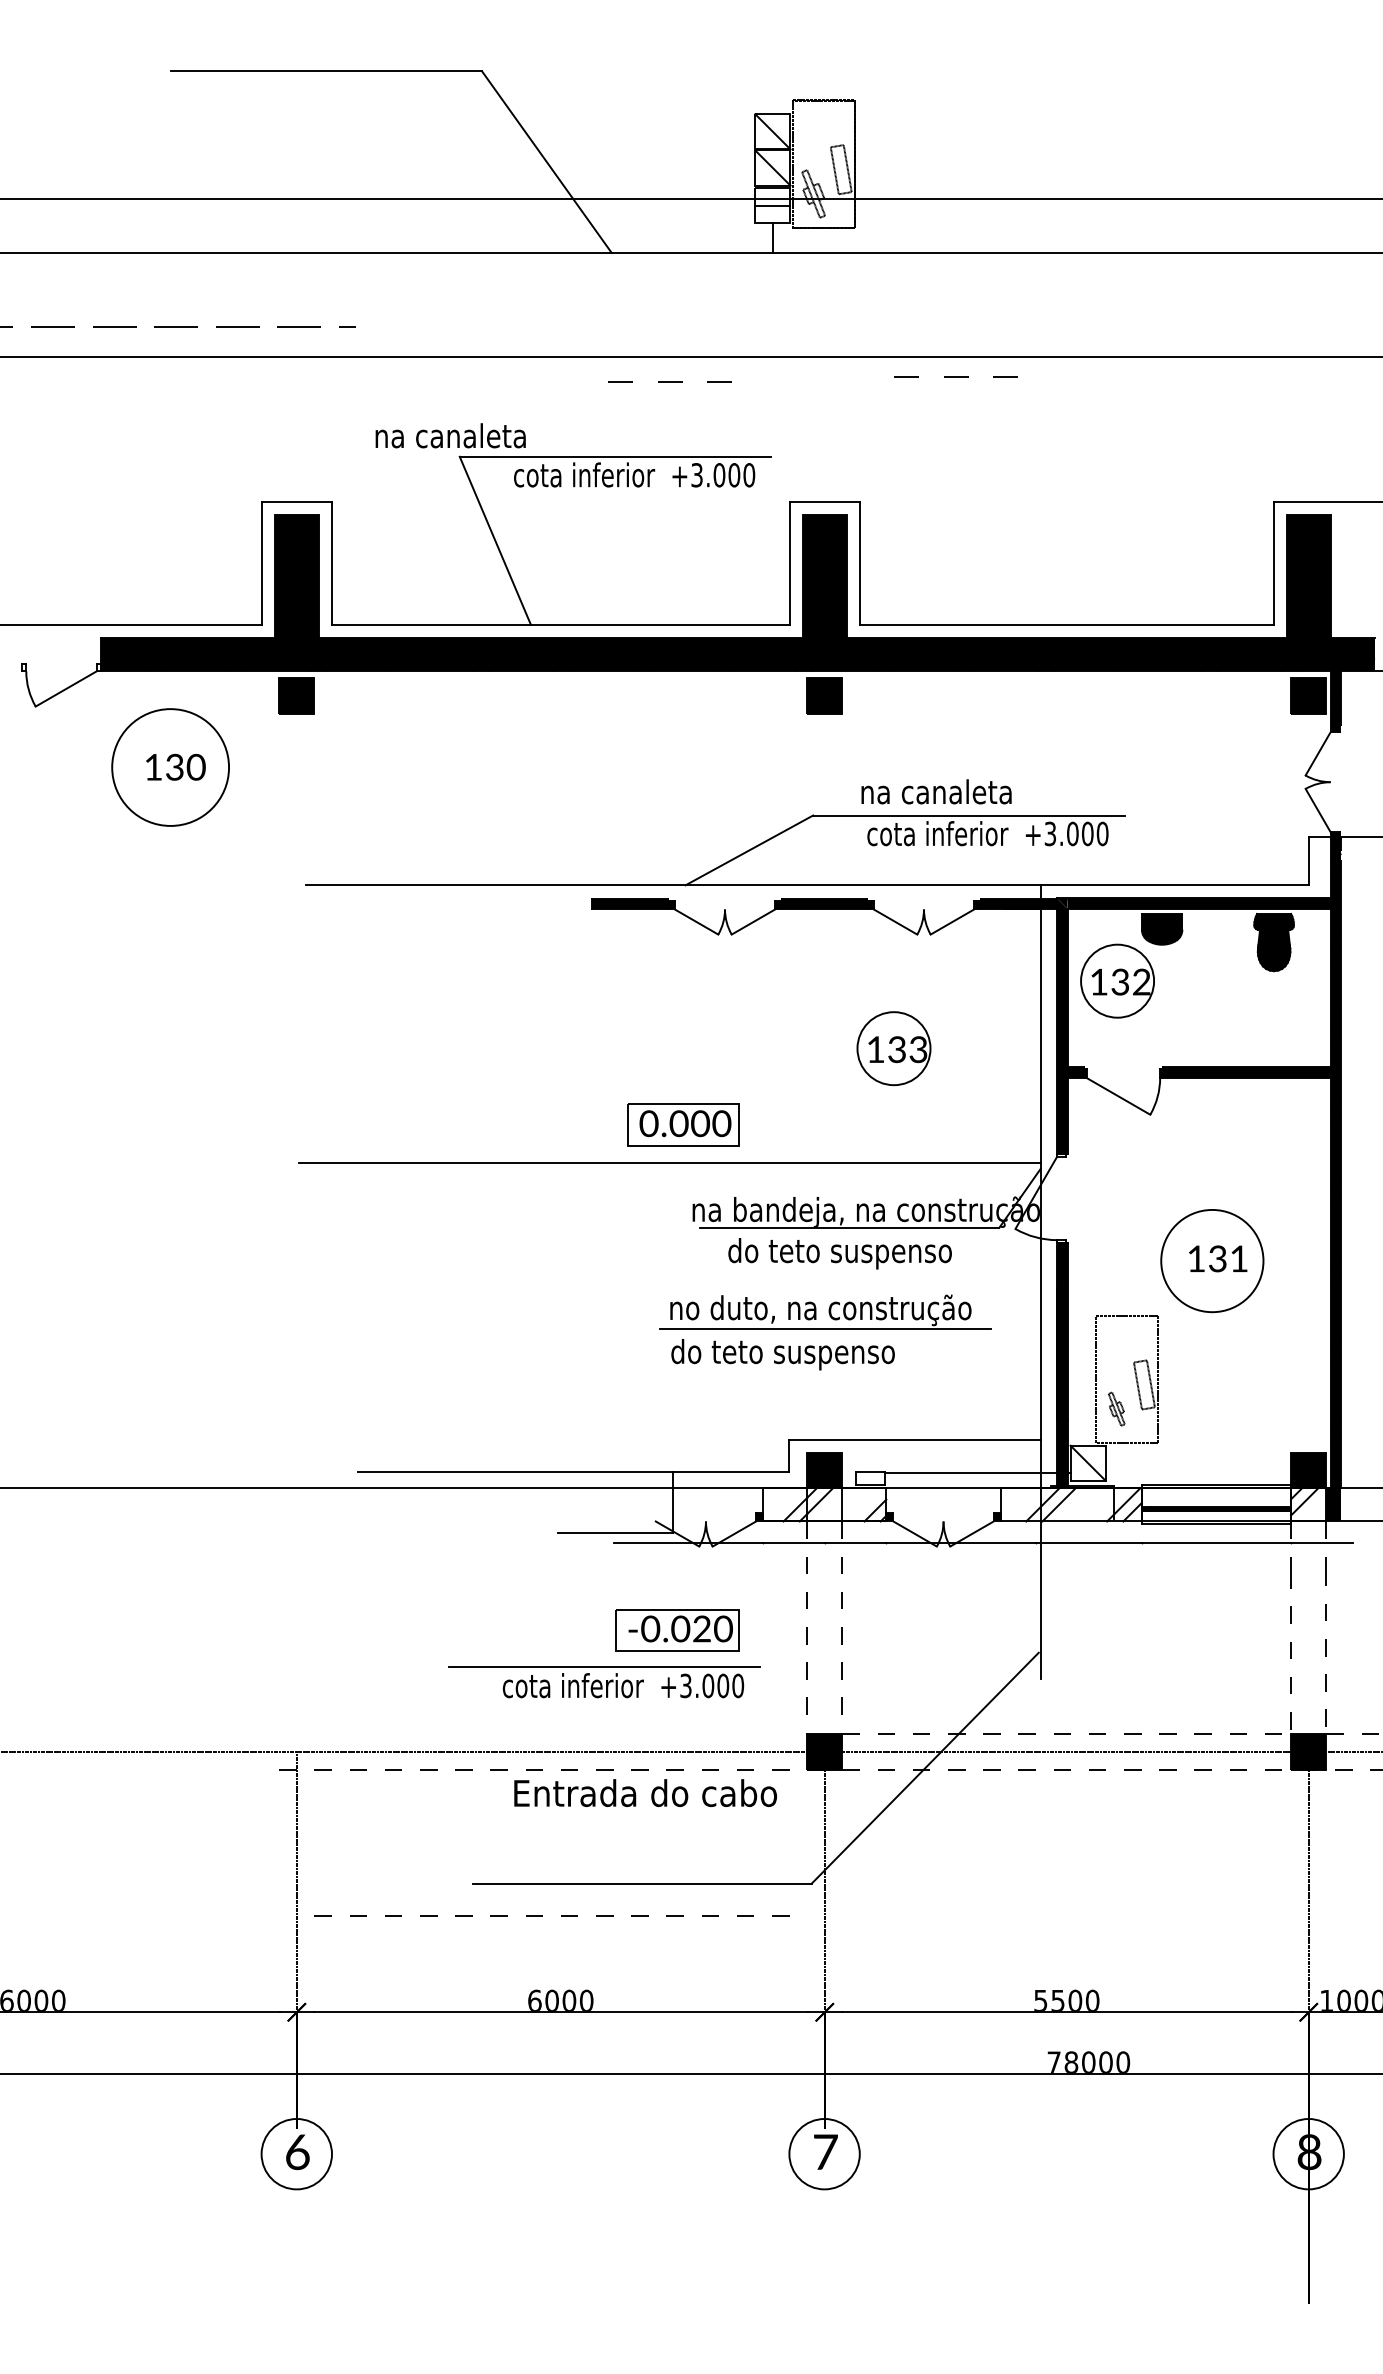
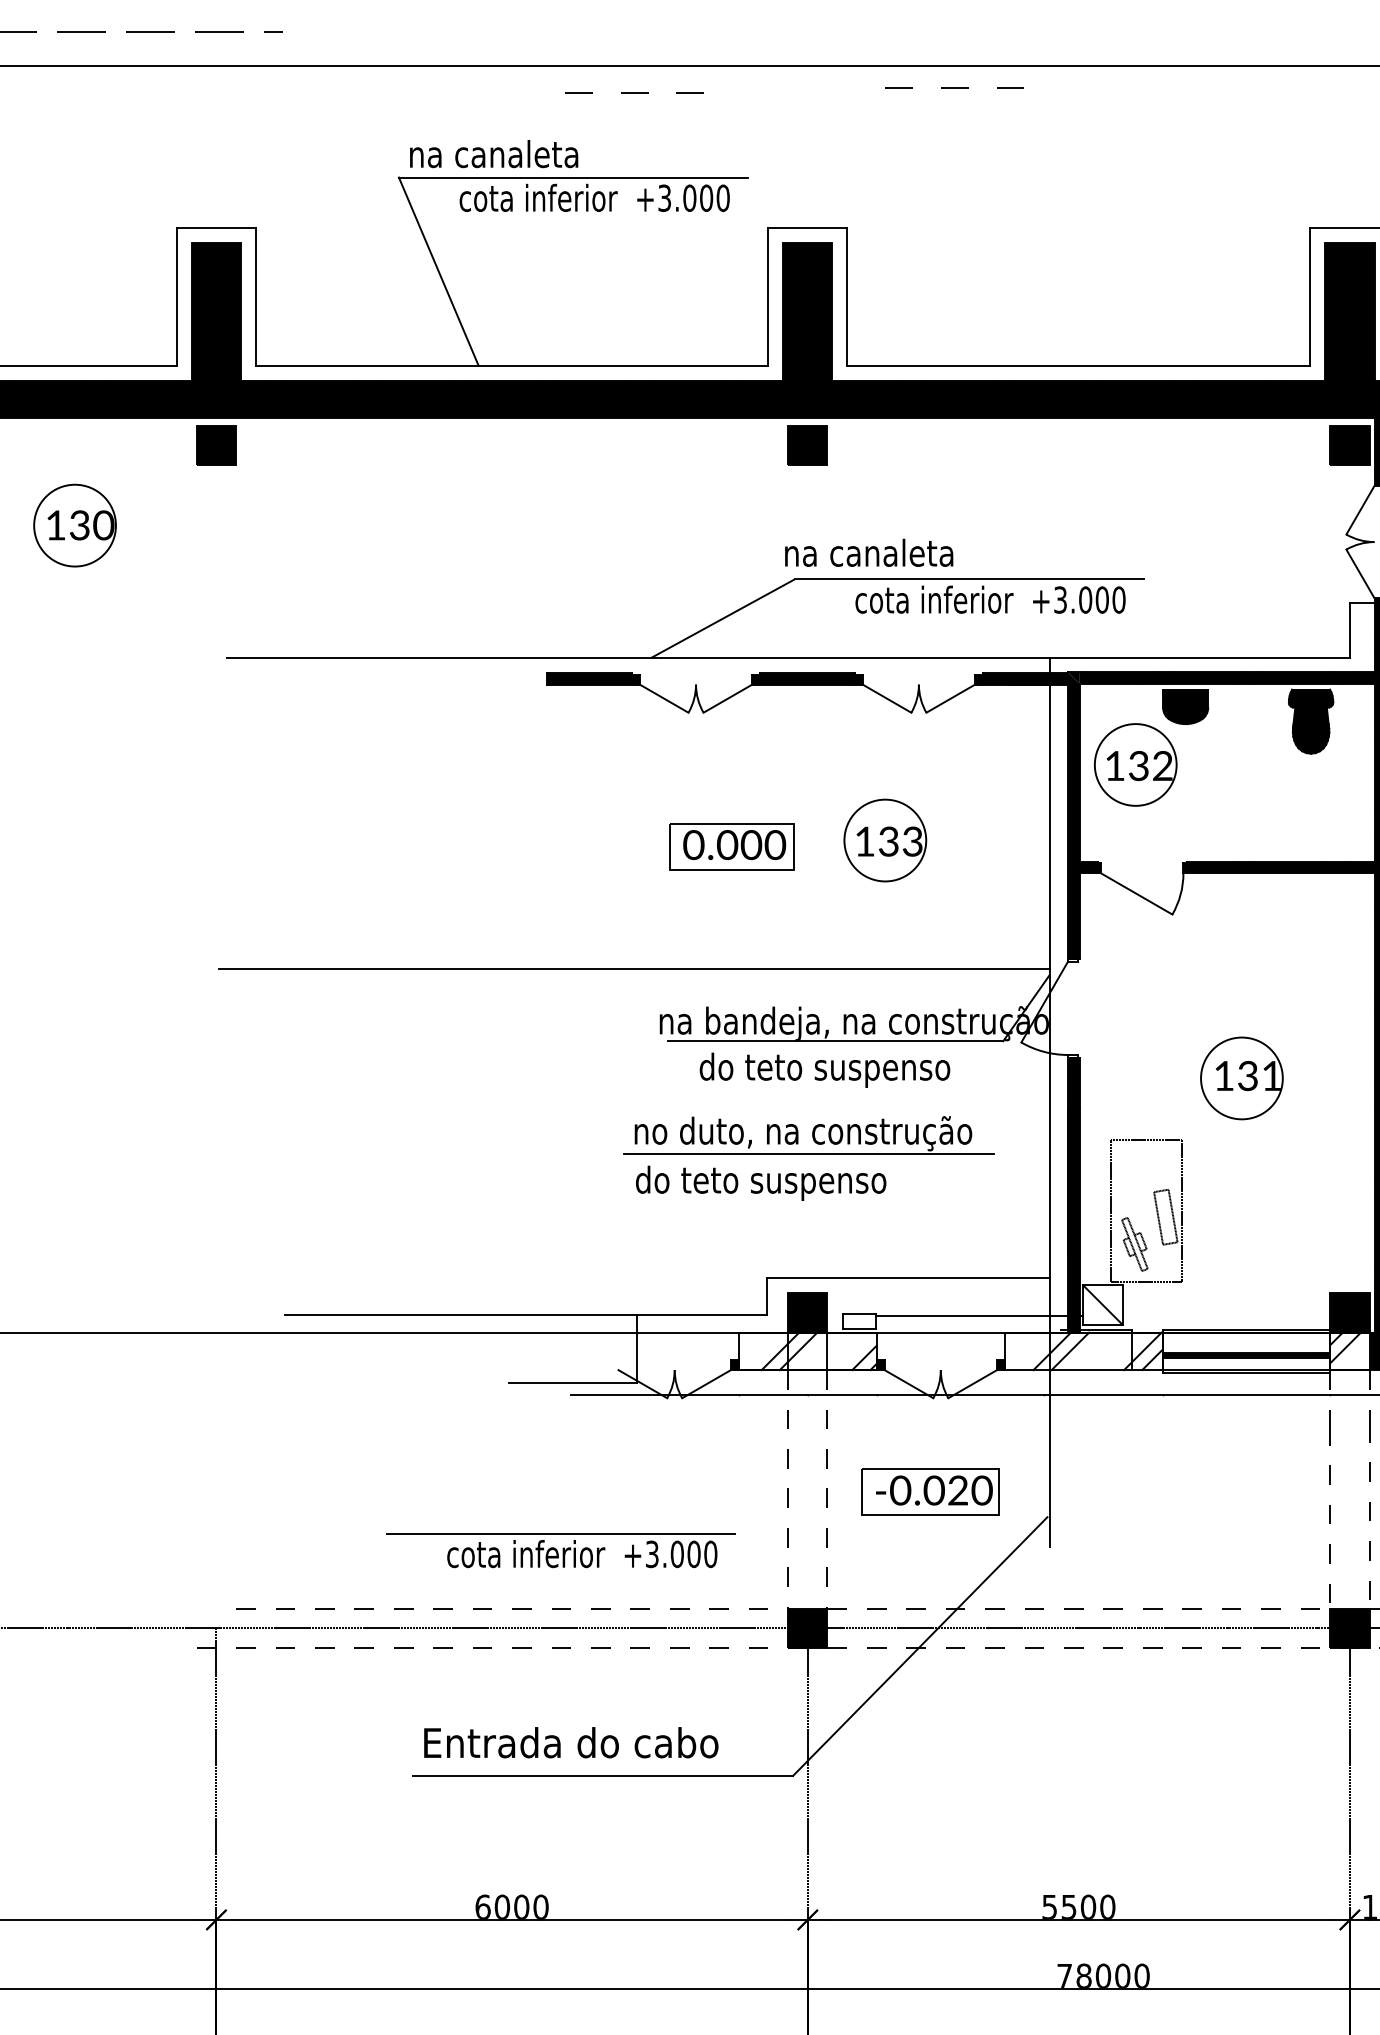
text: (450, 435) -> (493, 153), moved
circle: (170, 767) -> (74, 525), size x0.62
text: (936, 791) -> (869, 552), moved
part: (683, 1124) -> (732, 845), moved
circle: (1211, 1260) -> (1240, 1077), size x0.71
part: (1116, 1408) -> (1134, 1243), size x1.43
part: (677, 1630) -> (930, 1492), moved
text: (645, 1792) -> (571, 1742), moved
line: (542, 1915) -> (491, 1607), moved

